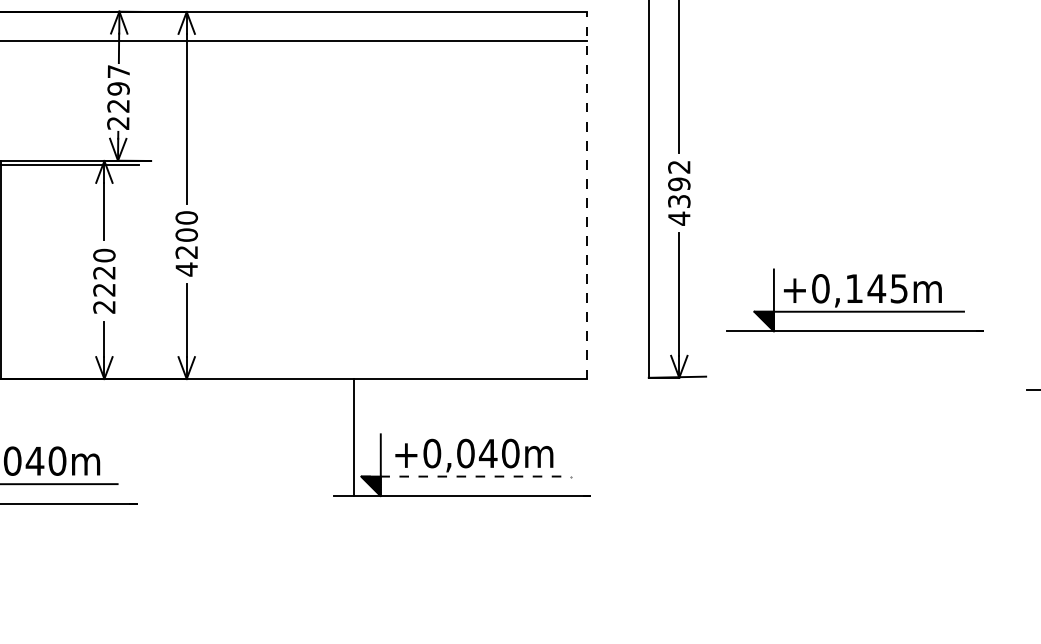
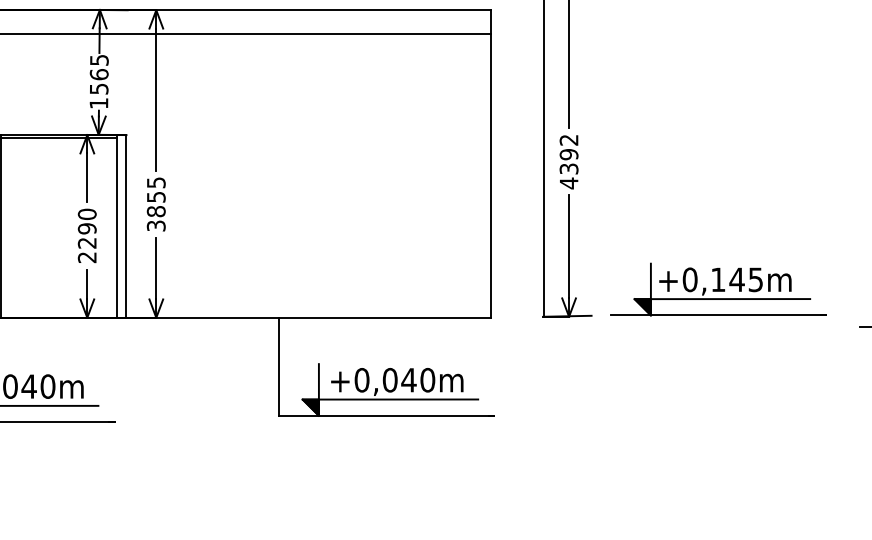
text: (118, 97) -> (99, 81), 2297 -> 1565
line: (586, 195) -> (491, 163), dashed -> solid
text: (186, 243) -> (156, 204), 4200 -> 3855
line: (139, 270) -> (116, 226), added
line: (151, 270) -> (126, 226), added
text: (104, 272) -> (87, 228), 2220 -> 2290
part: (854, 300) -> (718, 289), moved
line: (353, 437) -> (279, 366), moved
line: (466, 476) -> (390, 399), dashed -> solid

